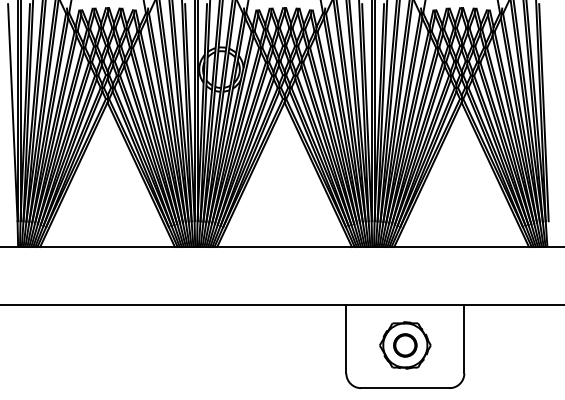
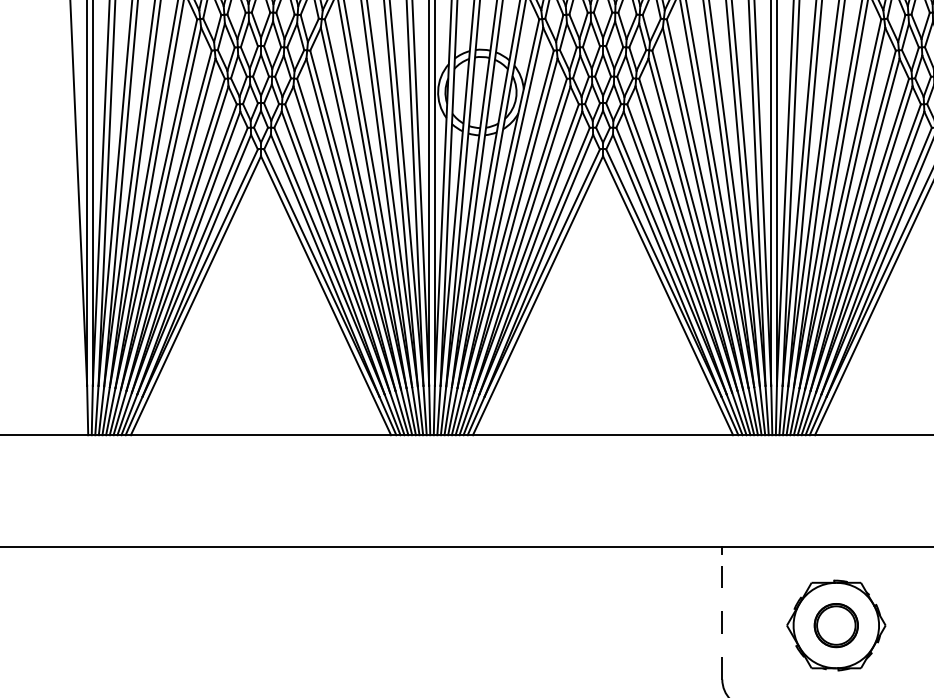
line: (346, 340) -> (722, 615), solid -> dashed

